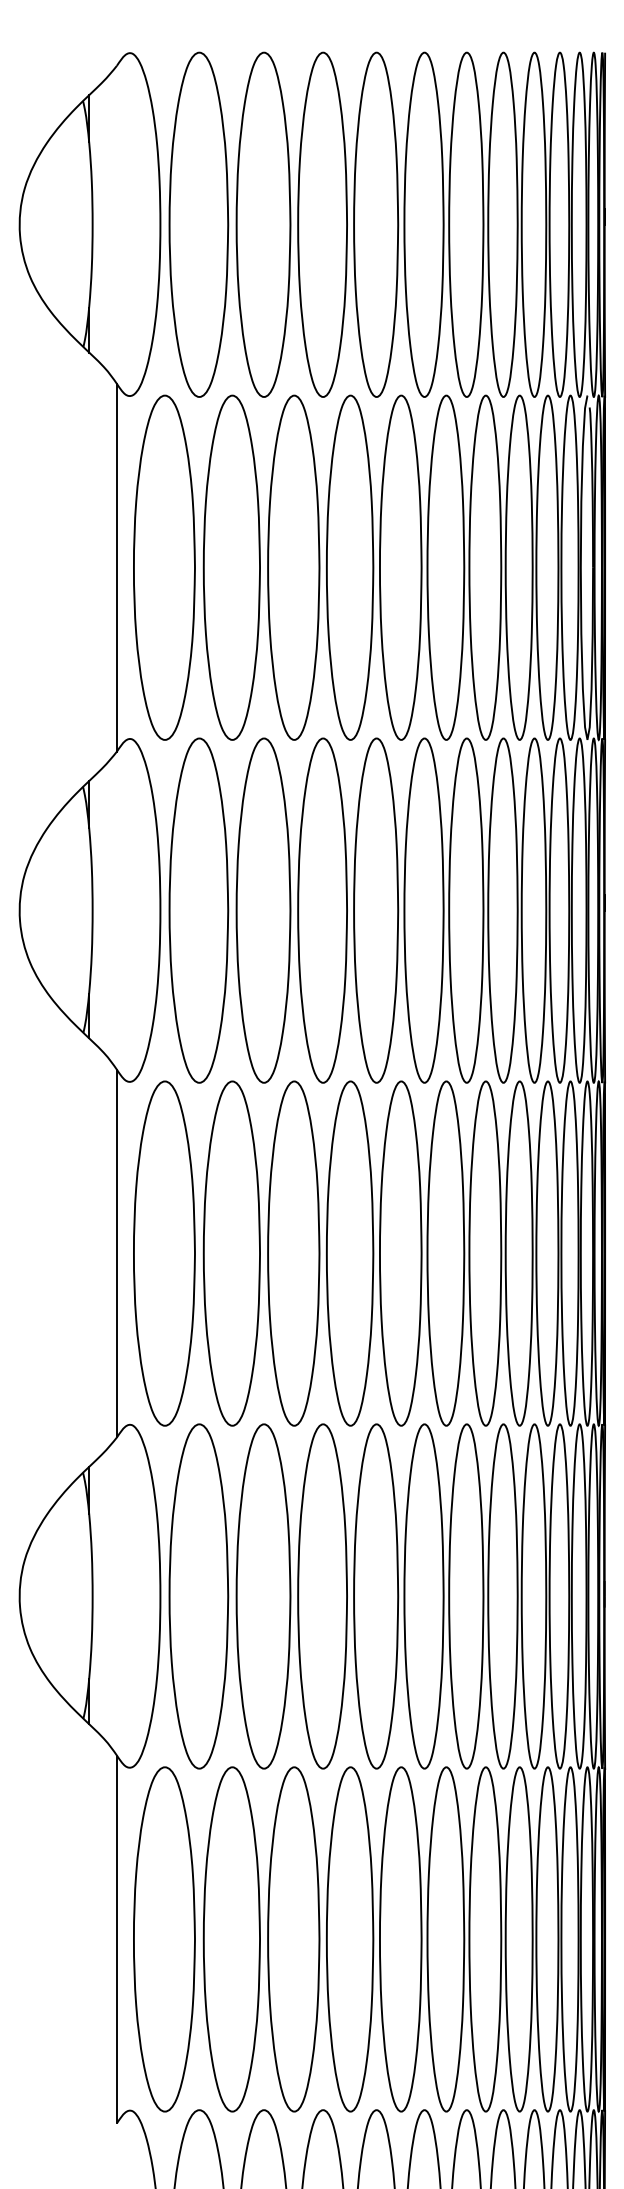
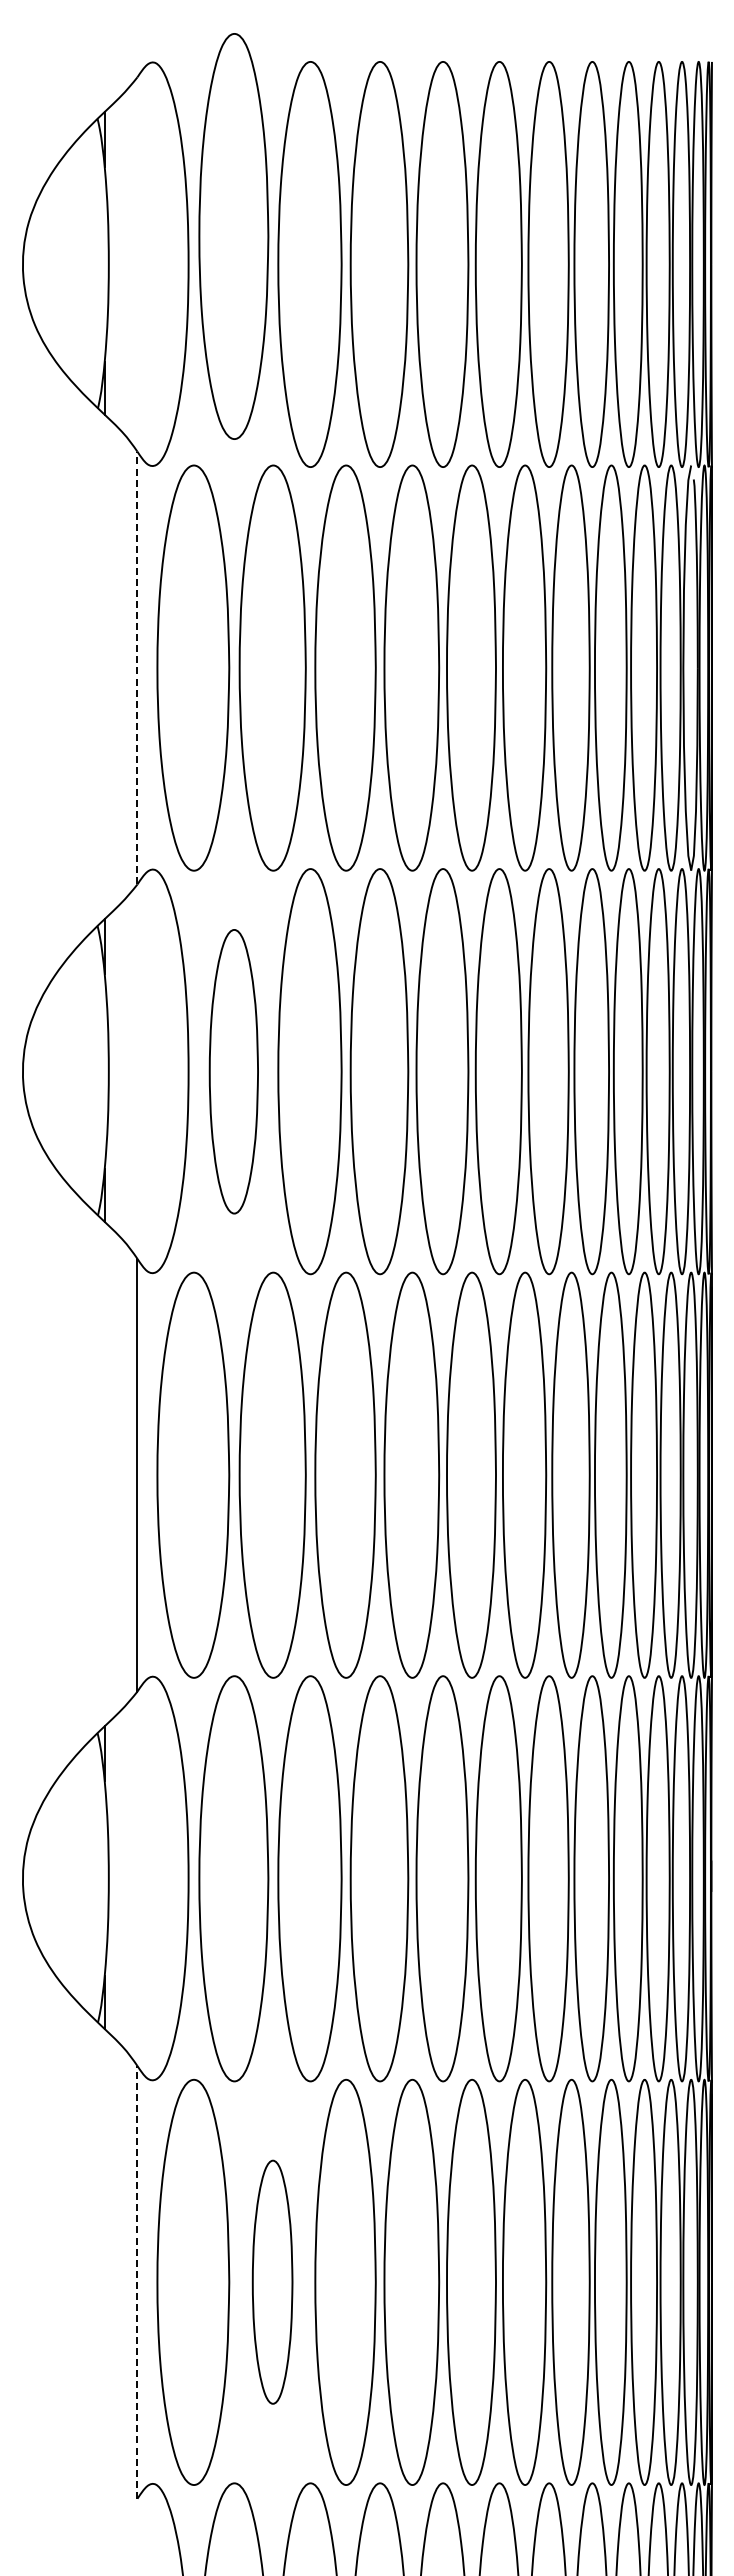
part: (198, 224) -> (233, 236), moved
line: (116, 567) -> (137, 667), solid -> dashed
part: (198, 910) -> (233, 1071), size x0.7
line: (116, 1938) -> (137, 2281), solid -> dashed
part: (231, 1938) -> (272, 2281), size x0.6

